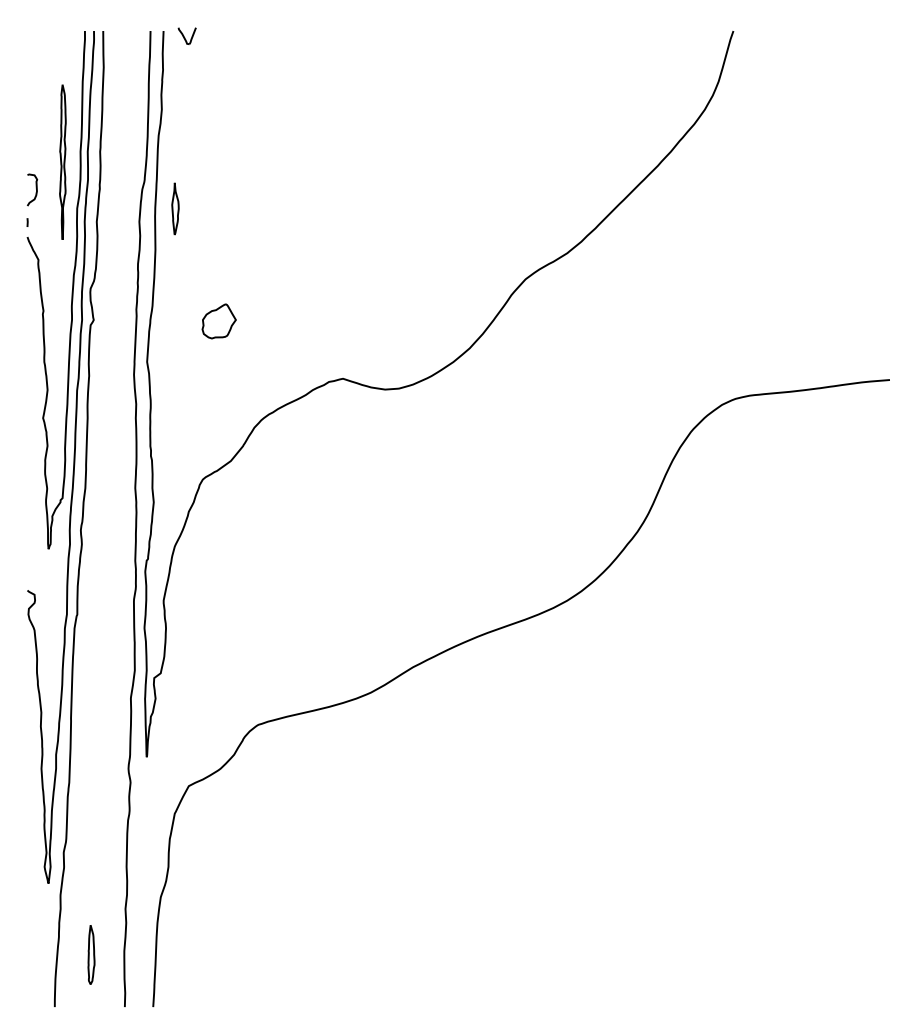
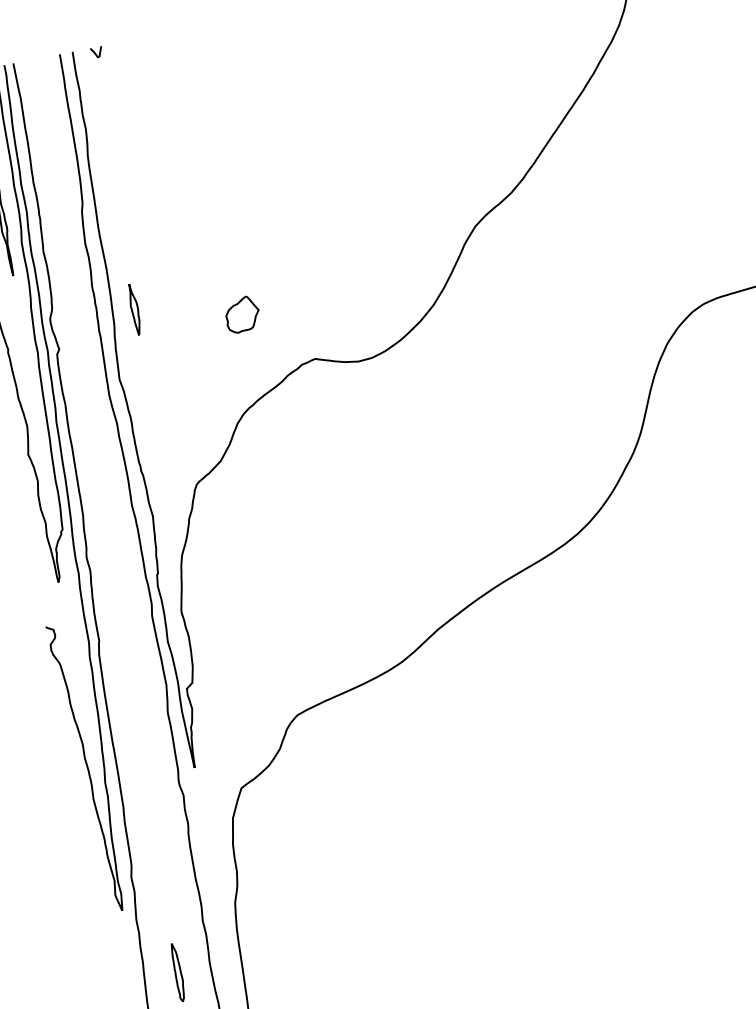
part: (187, 36) -> (97, 52), size x0.62
part: (175, 208) -> (134, 309), moved
part: (218, 321) -> (241, 314), moved

